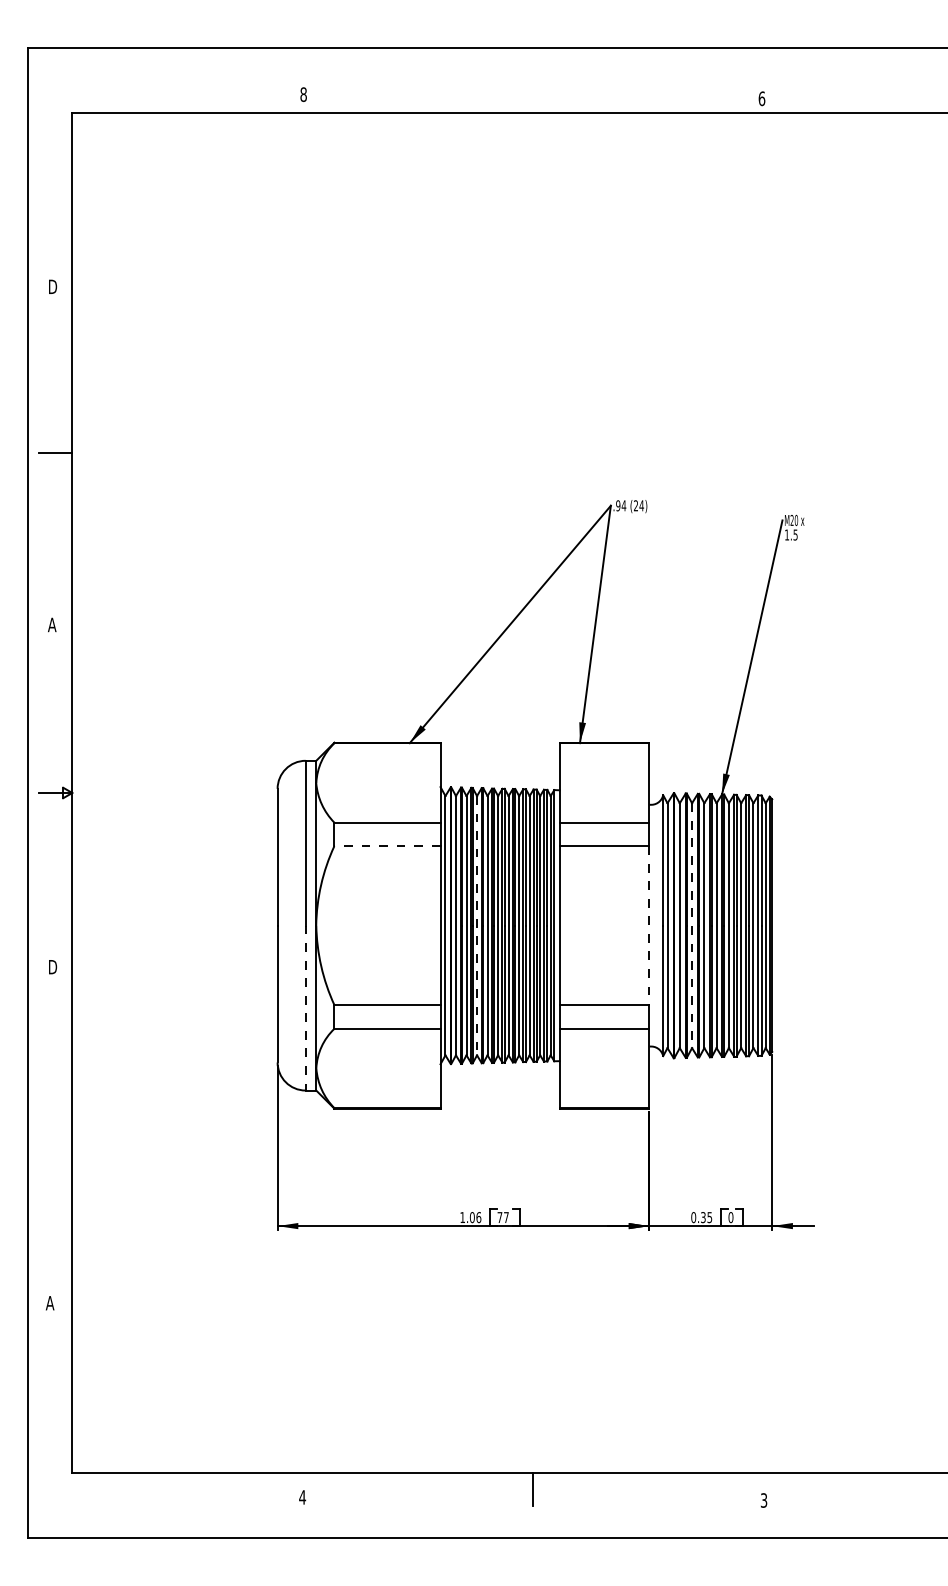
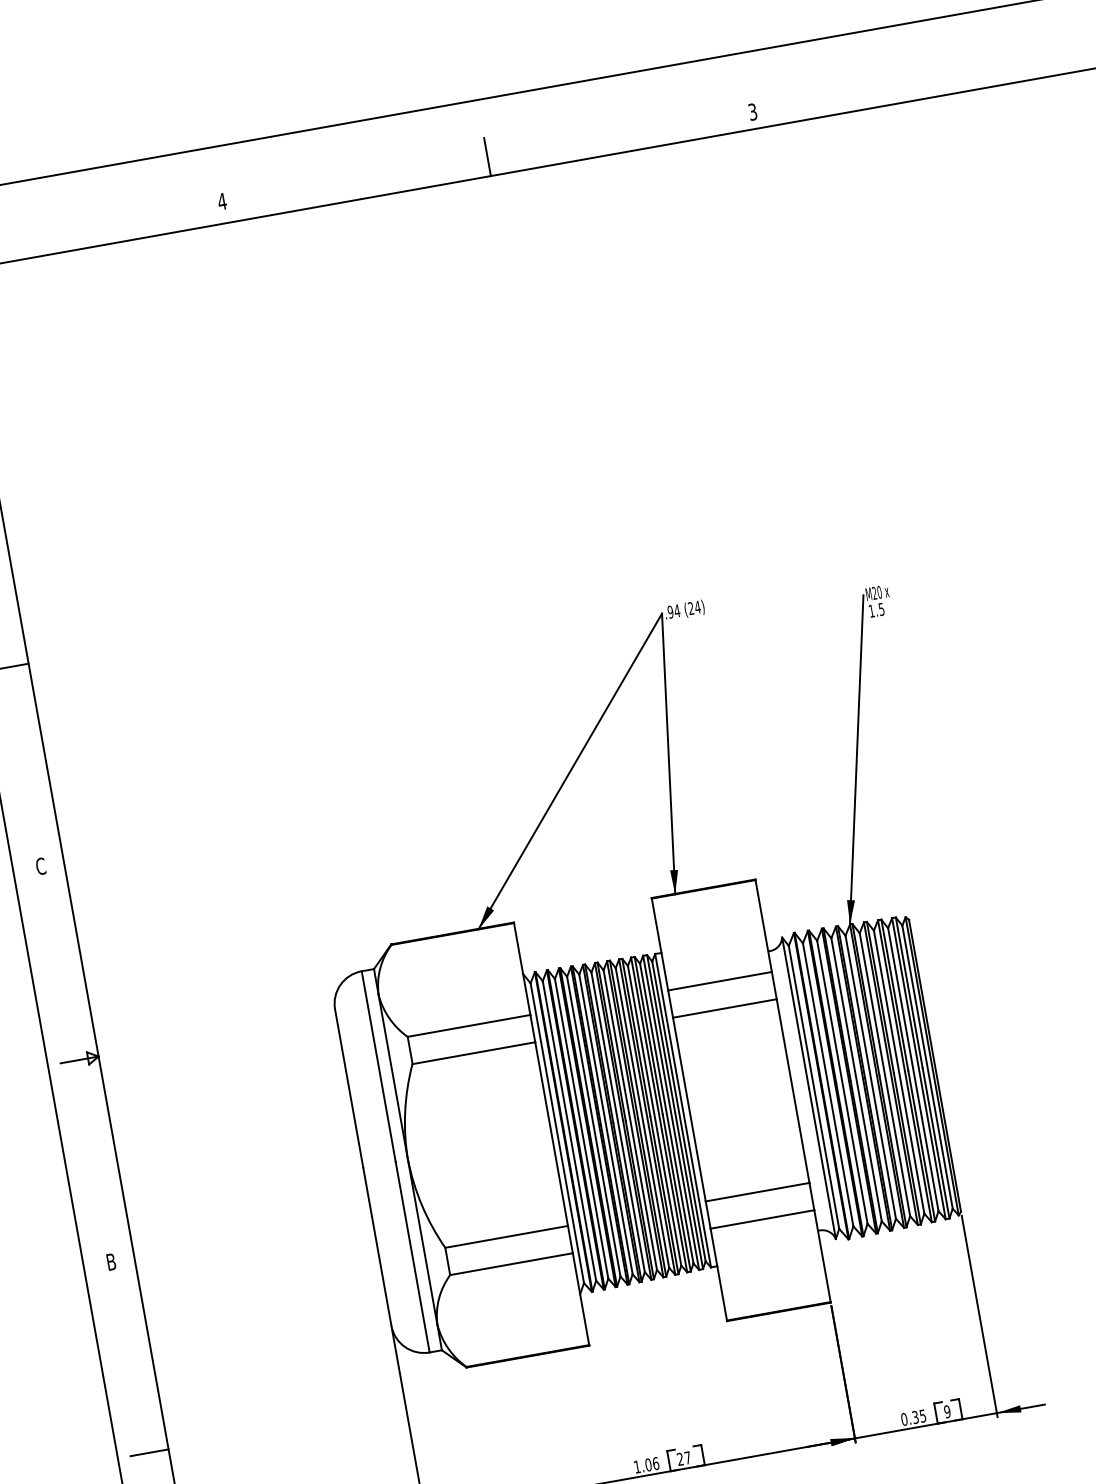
text: (303, 94) -> (222, 201), 8 -> 4
line: (532, 96) -> (487, 156), added
text: (761, 98) -> (752, 111), 6 -> 3
text: (52, 624) -> (41, 865), A -> C
line: (387, 846) -> (473, 1053), dashed -> solid
line: (477, 925) -> (594, 1126), dashed -> solid
line: (649, 926) -> (793, 1092), dashed -> solid
line: (692, 926) -> (843, 1083), dashed -> solid
text: (53, 967) -> (112, 1262), D -> B
line: (305, 1008) -> (412, 1257), dashed -> solid
line: (55, 1132) -> (149, 1452), added
text: (499, 1217) -> (679, 1459), 77 -> 27
text: (730, 1217) -> (946, 1411), 0 -> 9

